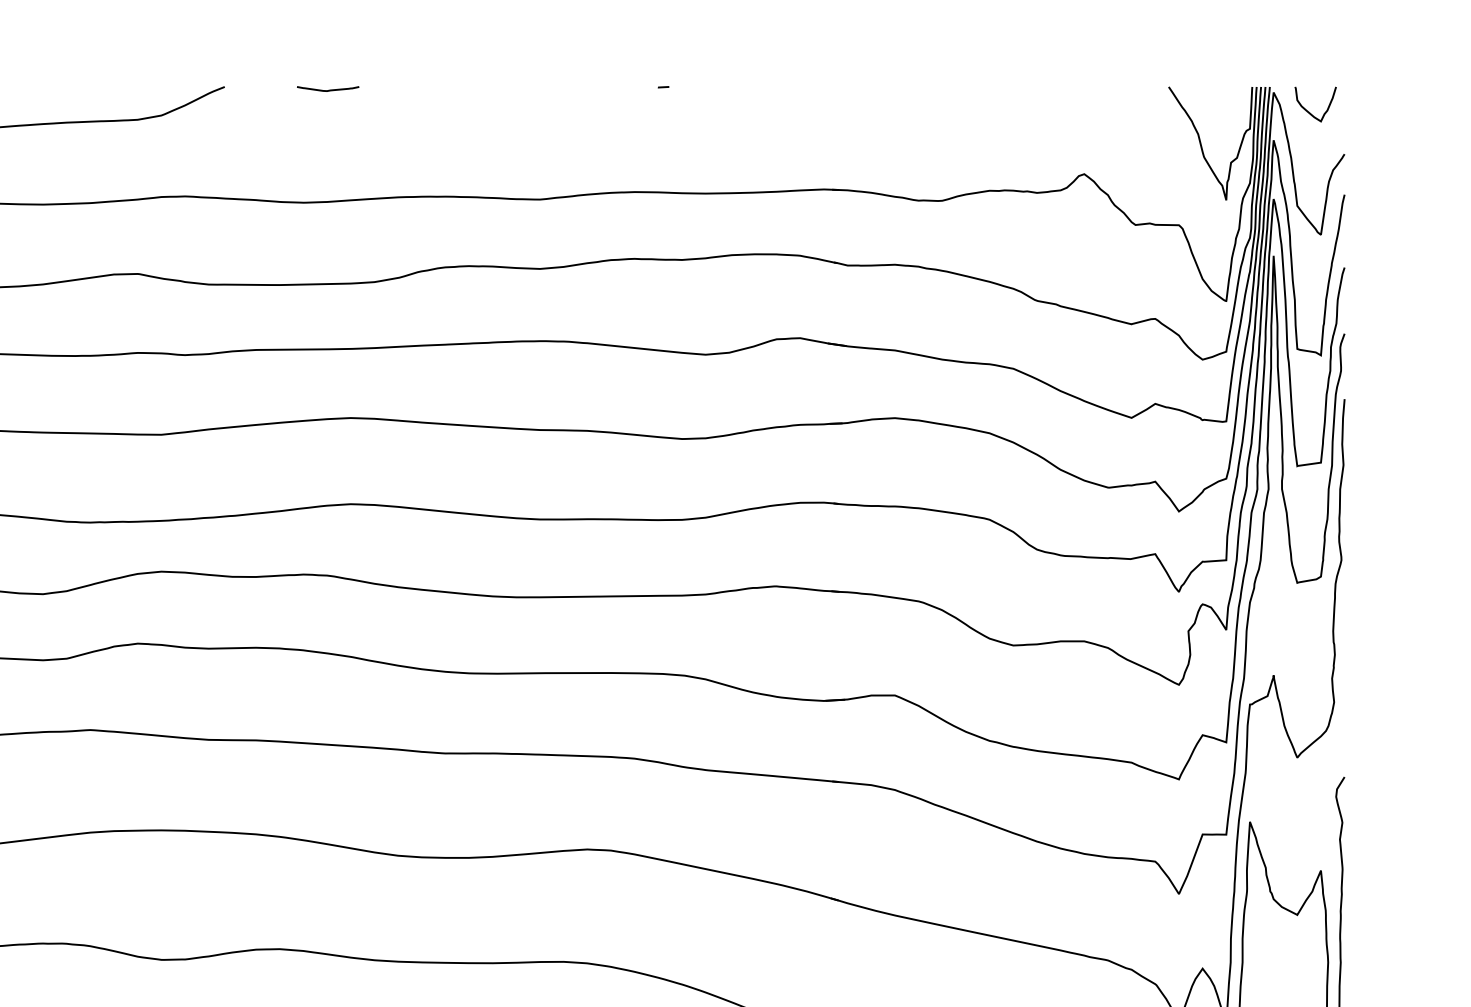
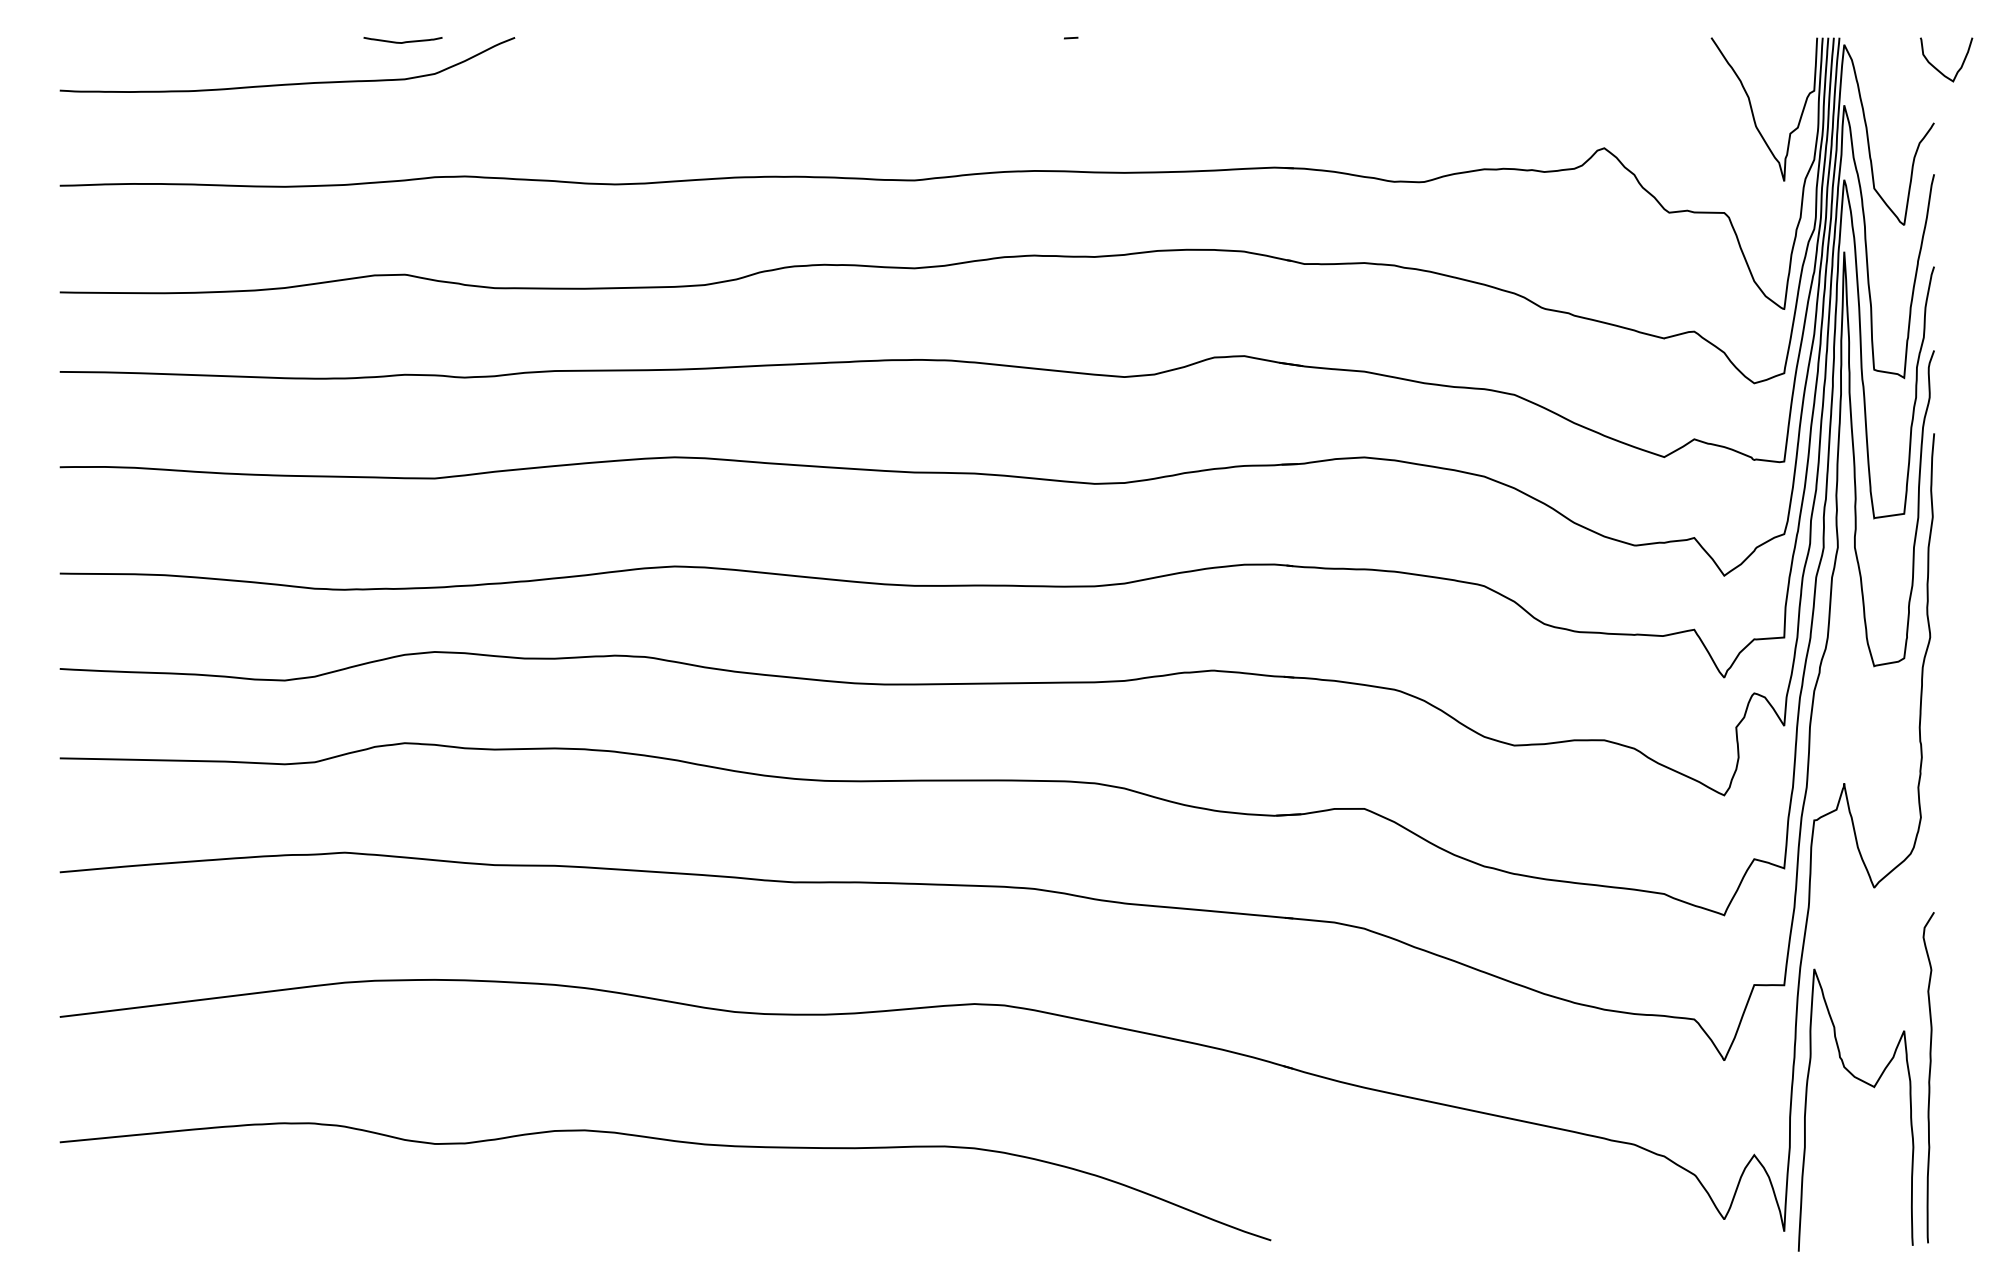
curve: (328, 89) -> (403, 41), moved
curve: (1308, 111) -> (1937, 68), moved

